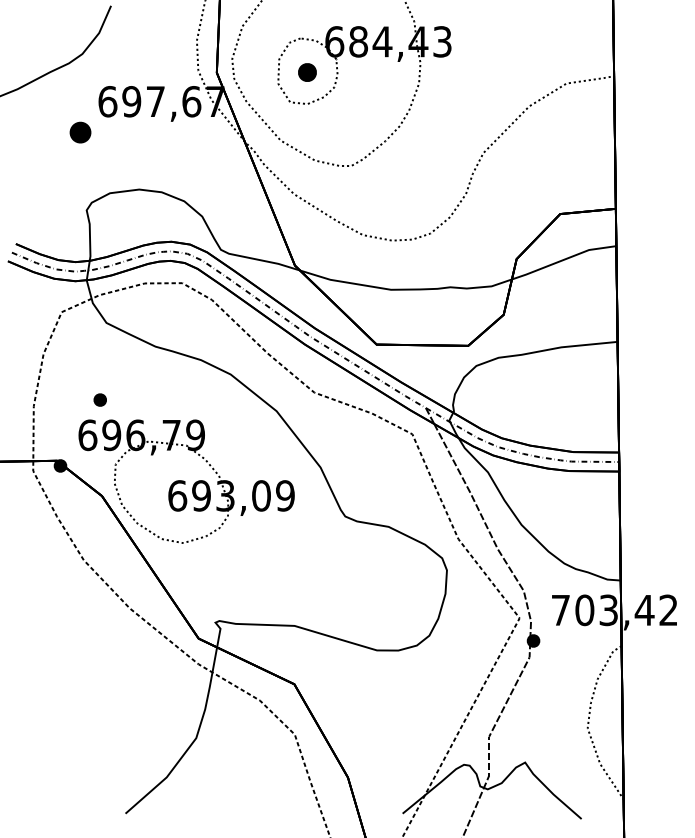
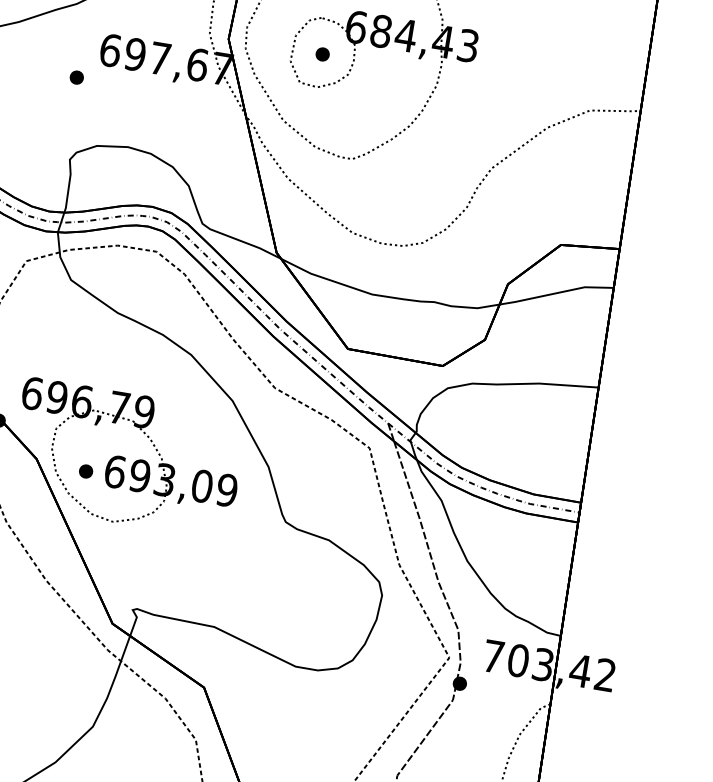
part: (306, 72) -> (321, 54), size x0.71
part: (80, 131) -> (76, 76), size x0.62
part: (99, 399) -> (85, 470), moved

